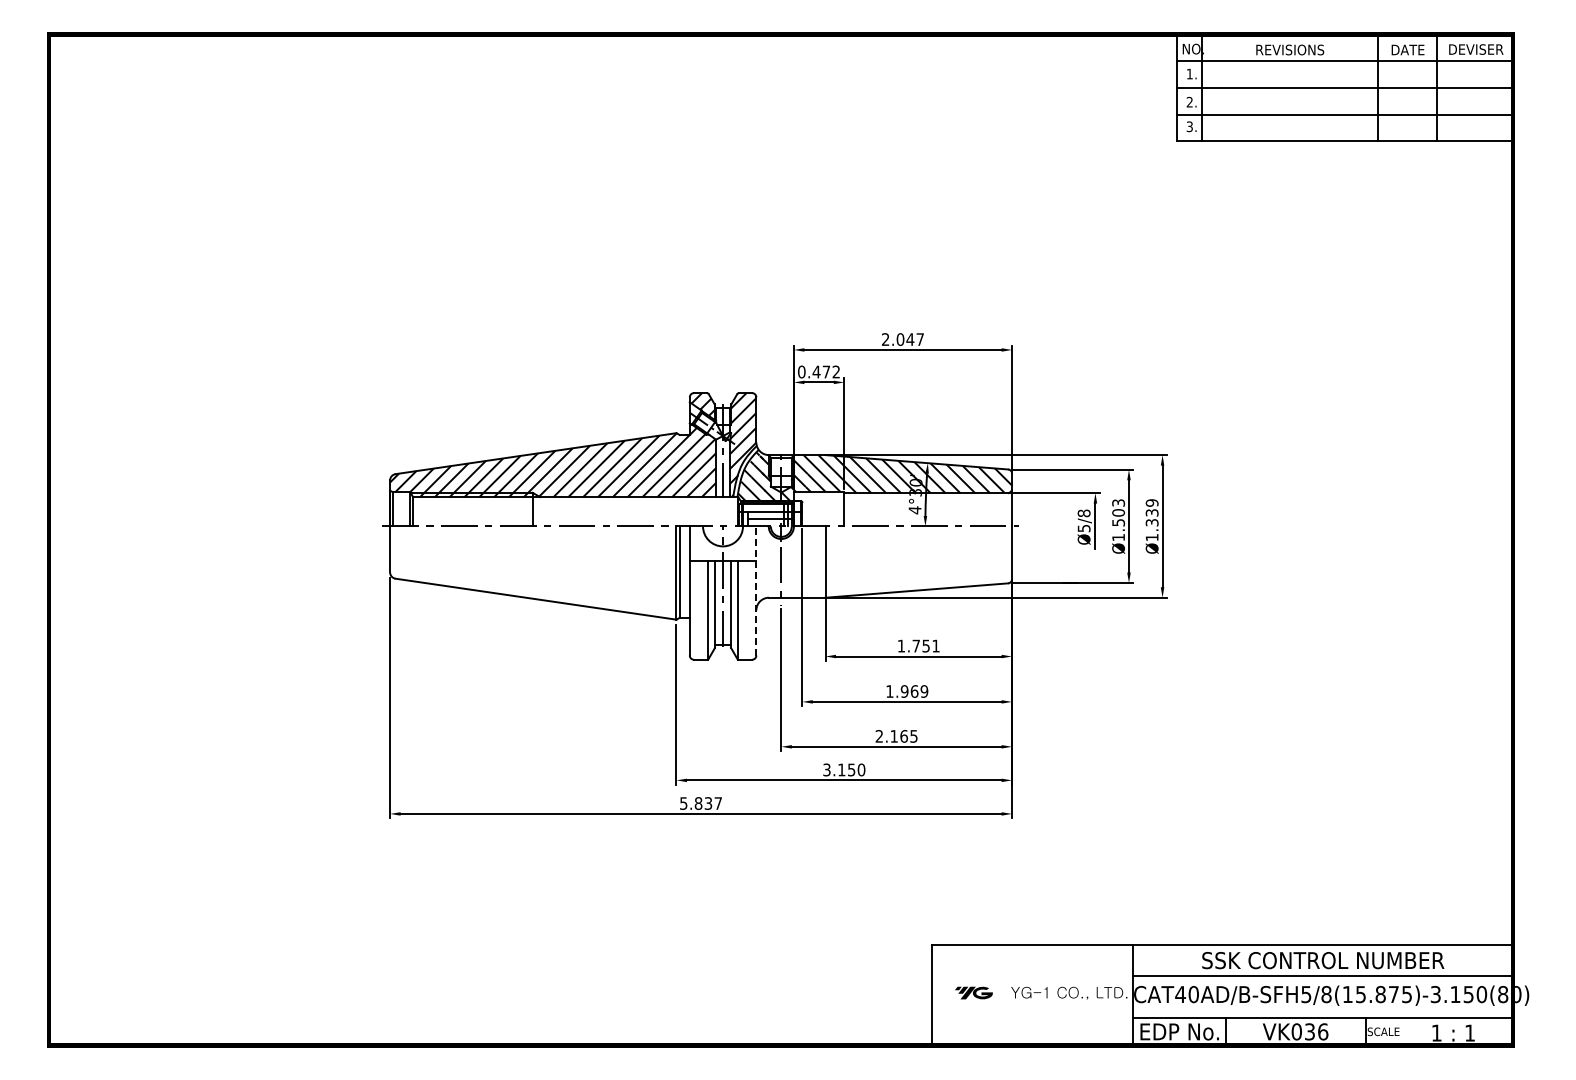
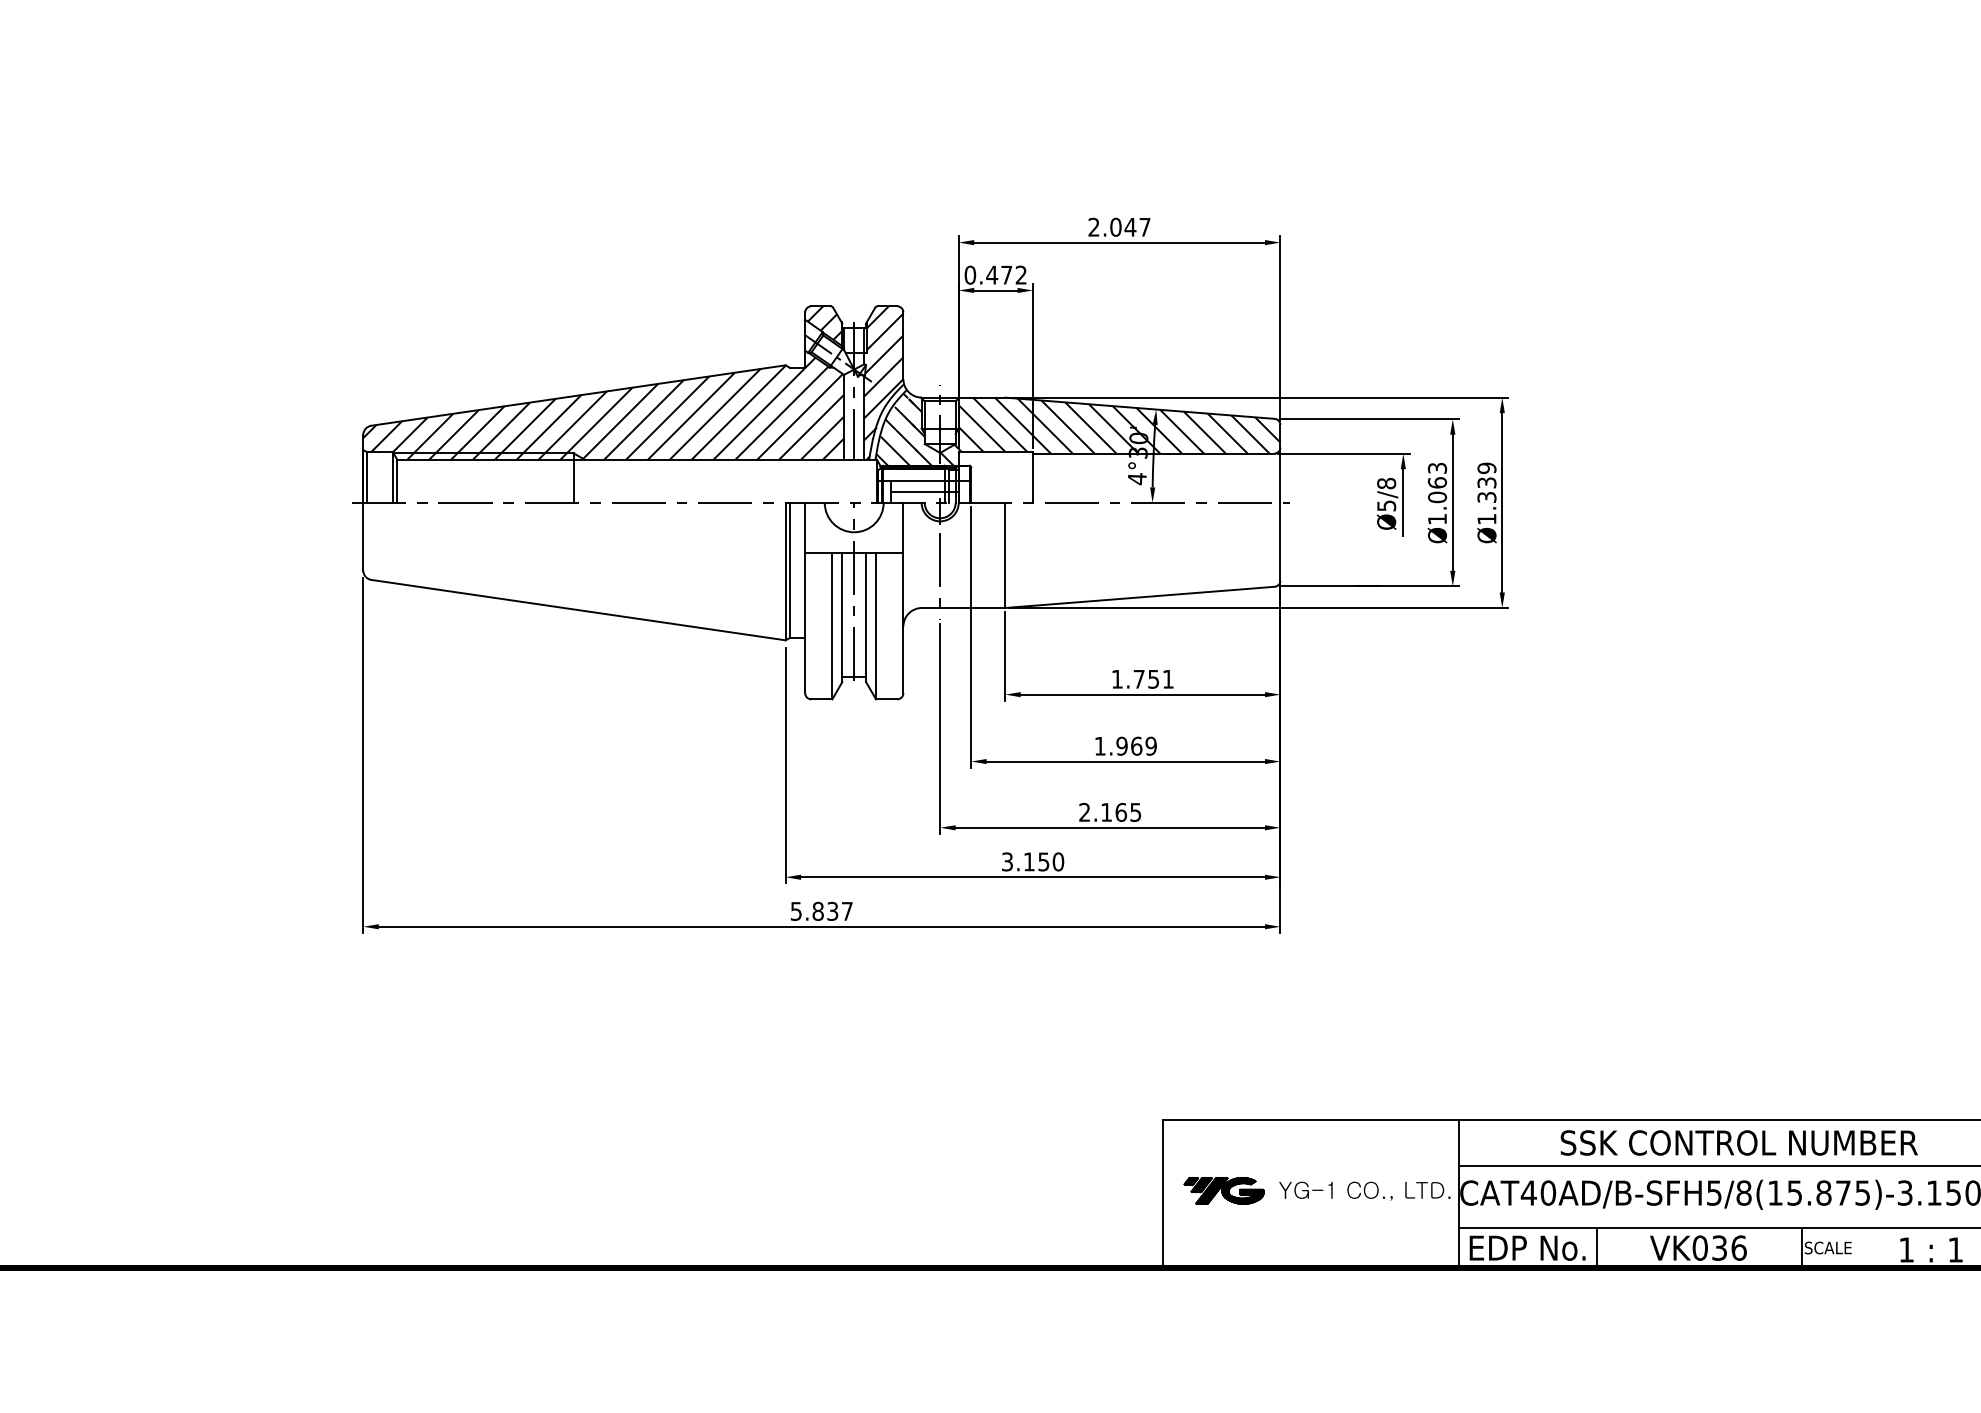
text: (1118, 517) -> (1437, 489), Ø1.503 -> Ø1.063
line: (756, 590) -> (903, 597), dashed -> solid
part: (973, 992) -> (1223, 1190), size x1.43

